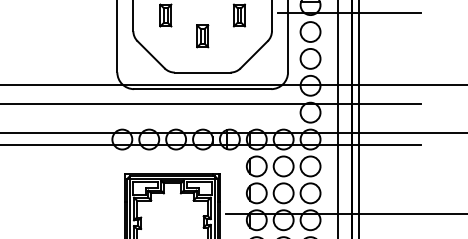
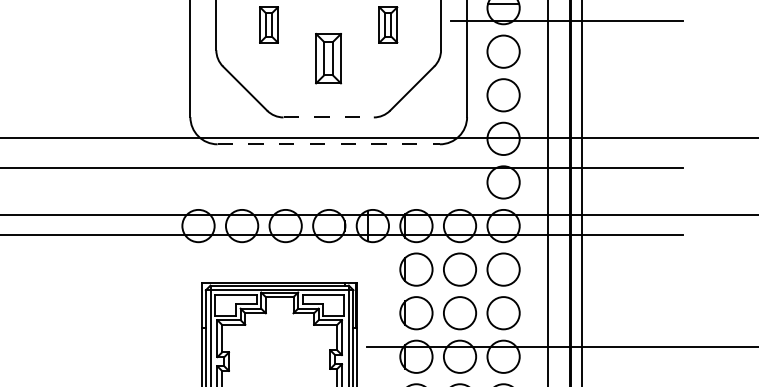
part: (202, 36) -> (328, 58), size x1.4
line: (202, 72) -> (328, 117), solid -> dashed
line: (202, 89) -> (328, 144), solid -> dashed

